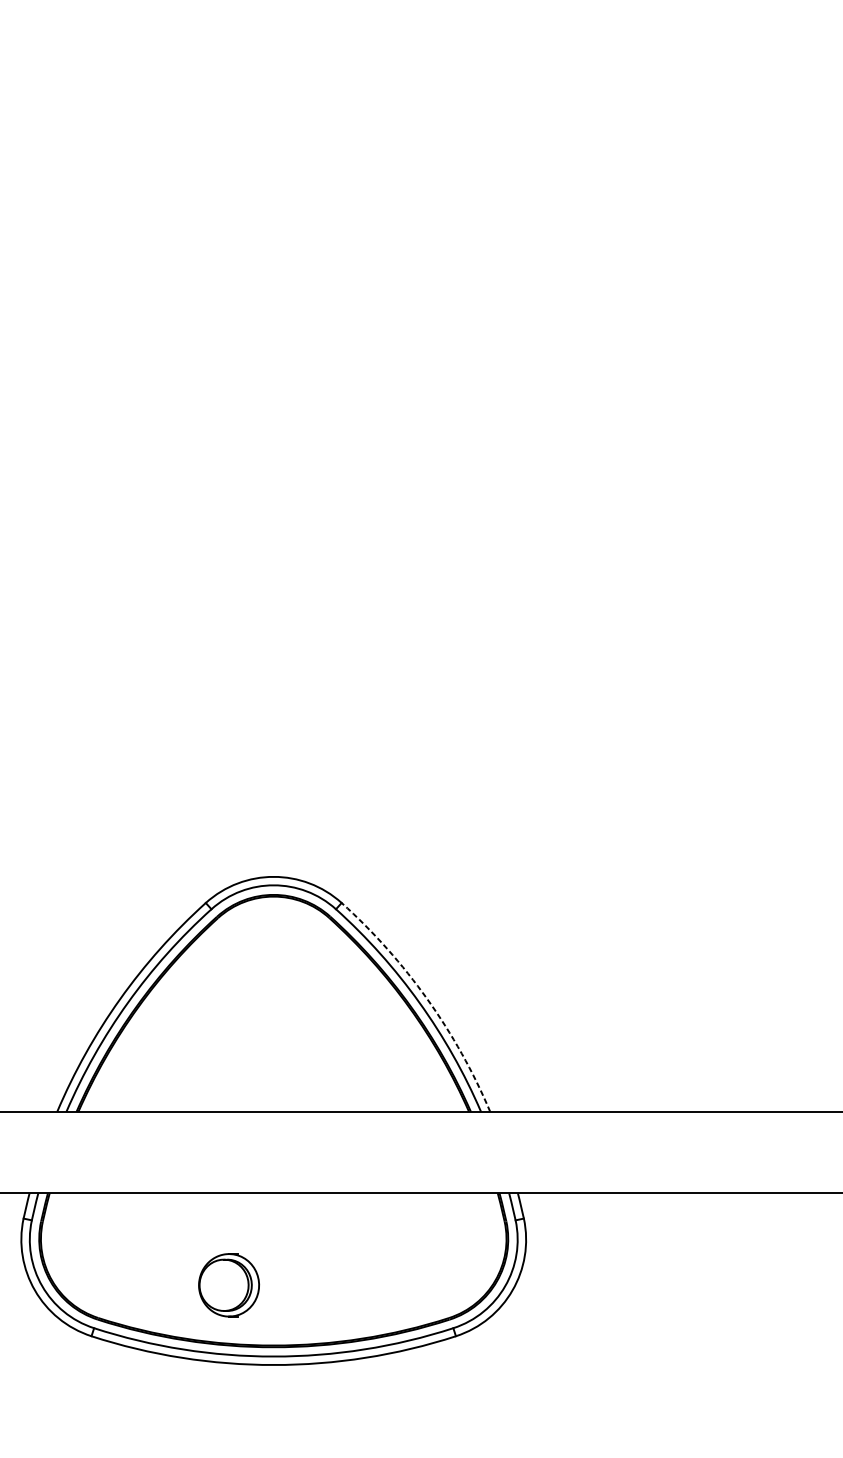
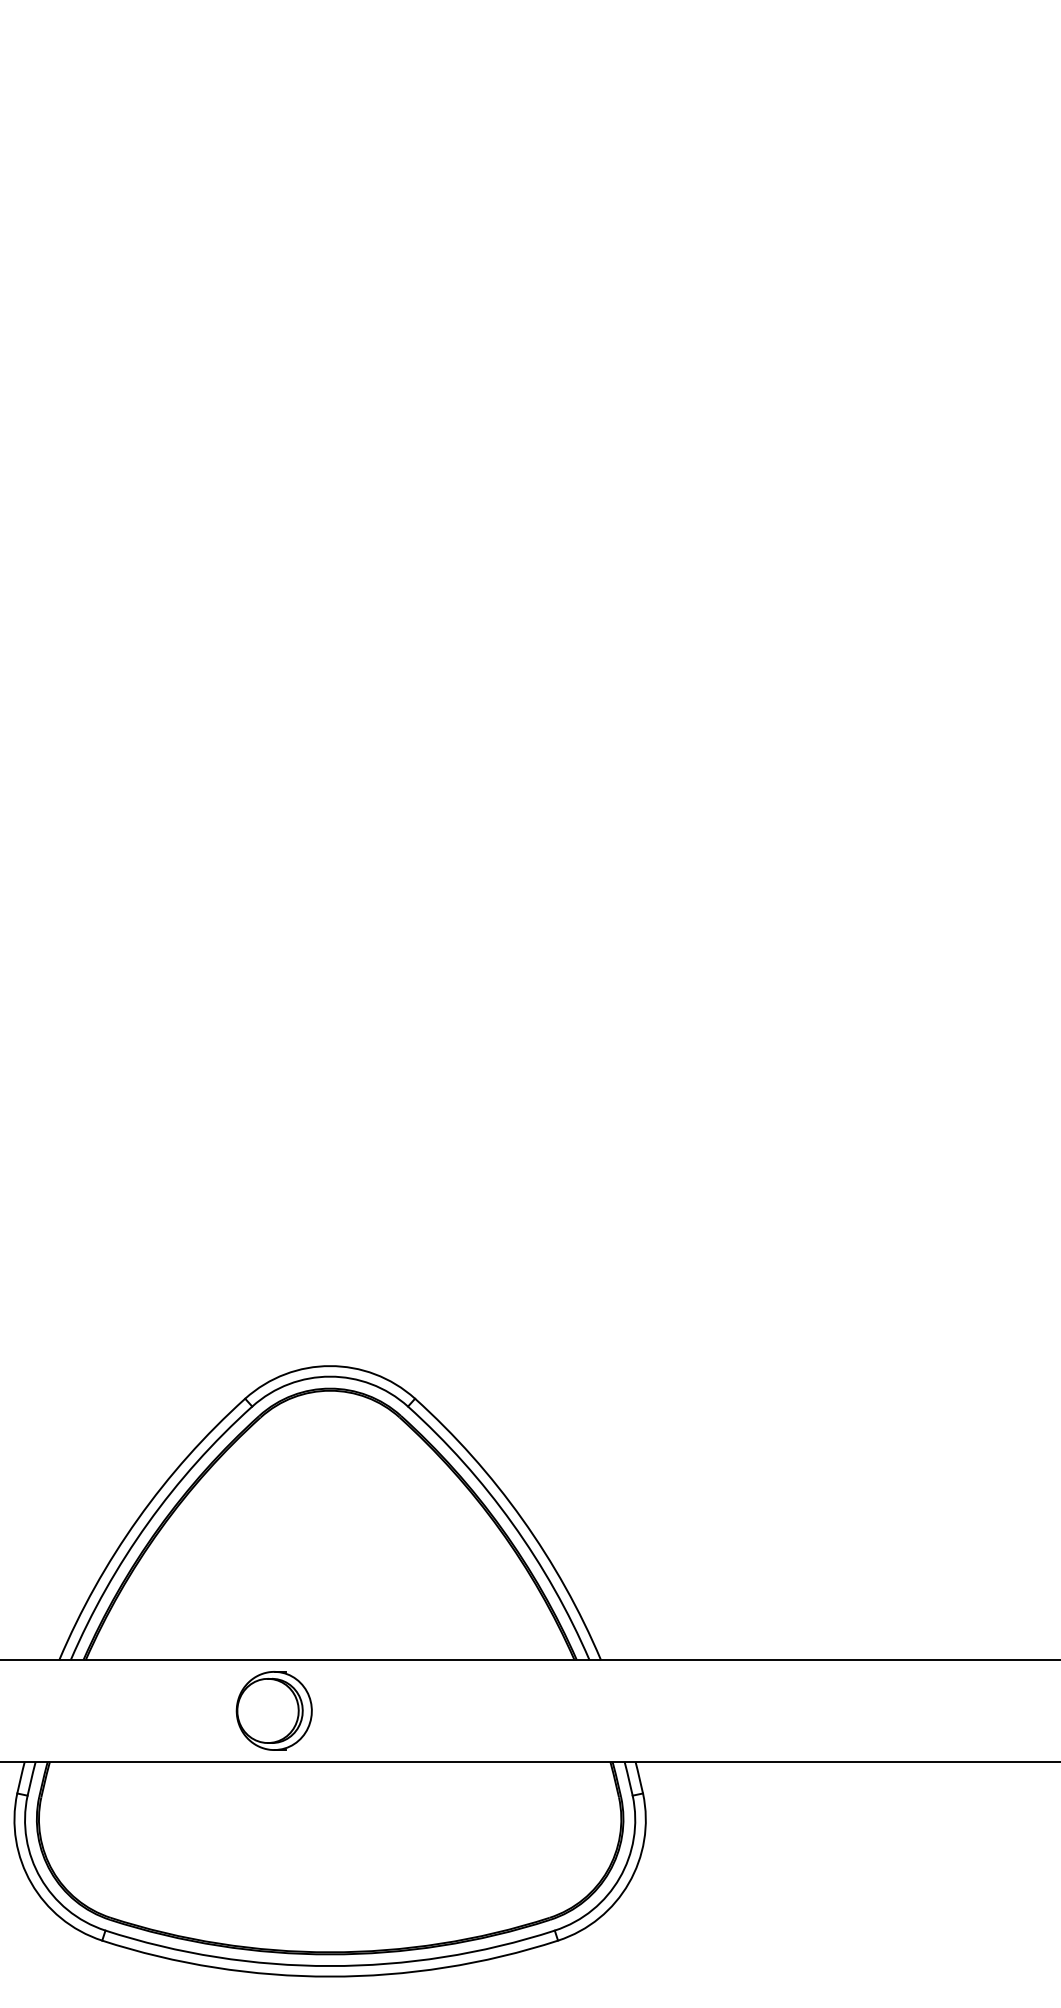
arc: (427, 999) -> (522, 1519), dashed -> solid
part: (228, 1284) -> (273, 1710), moved

